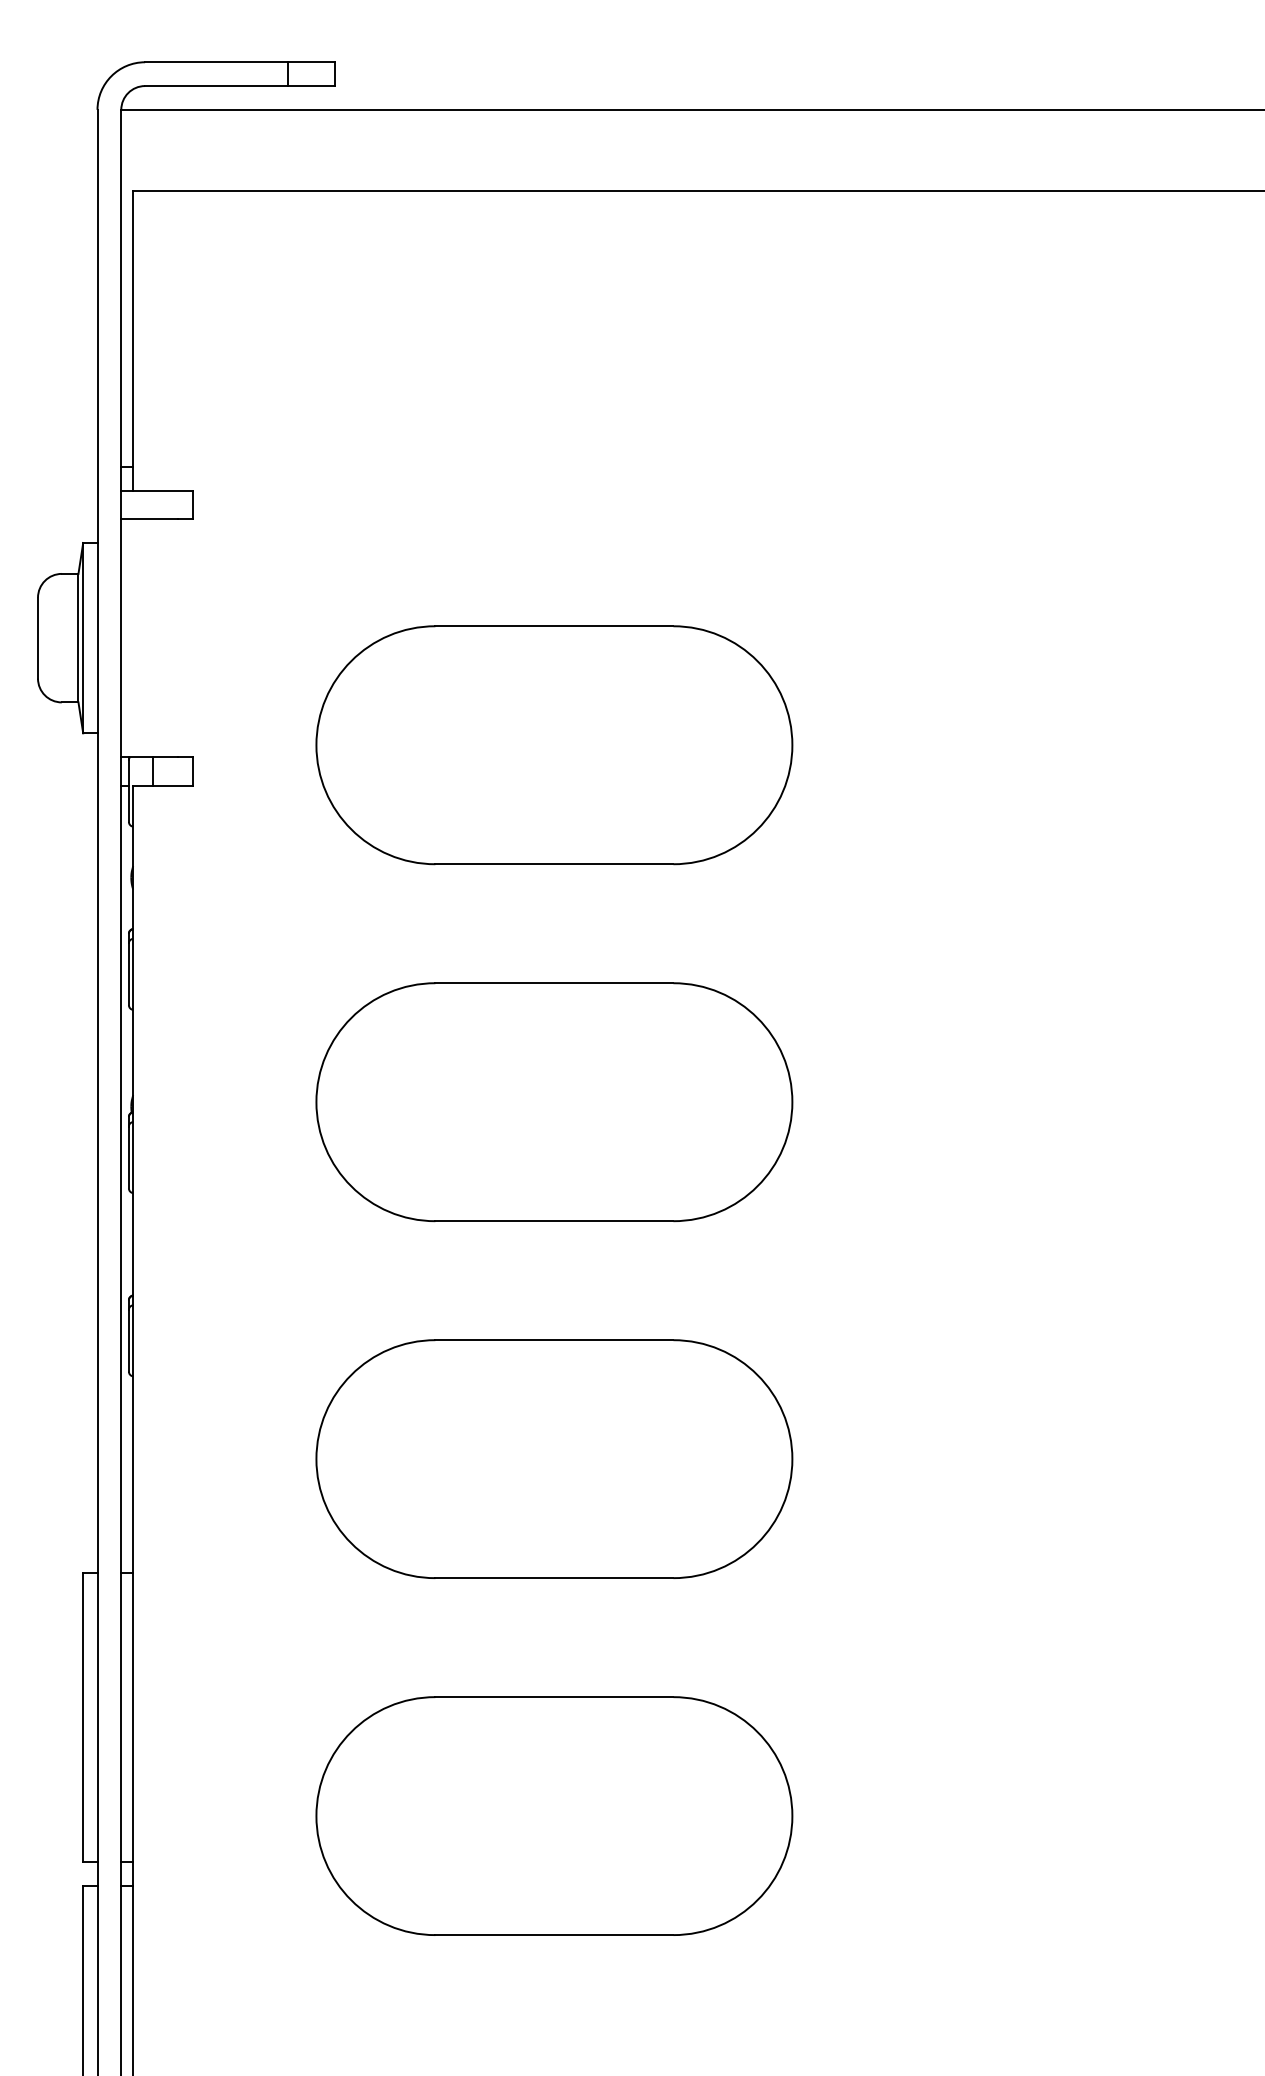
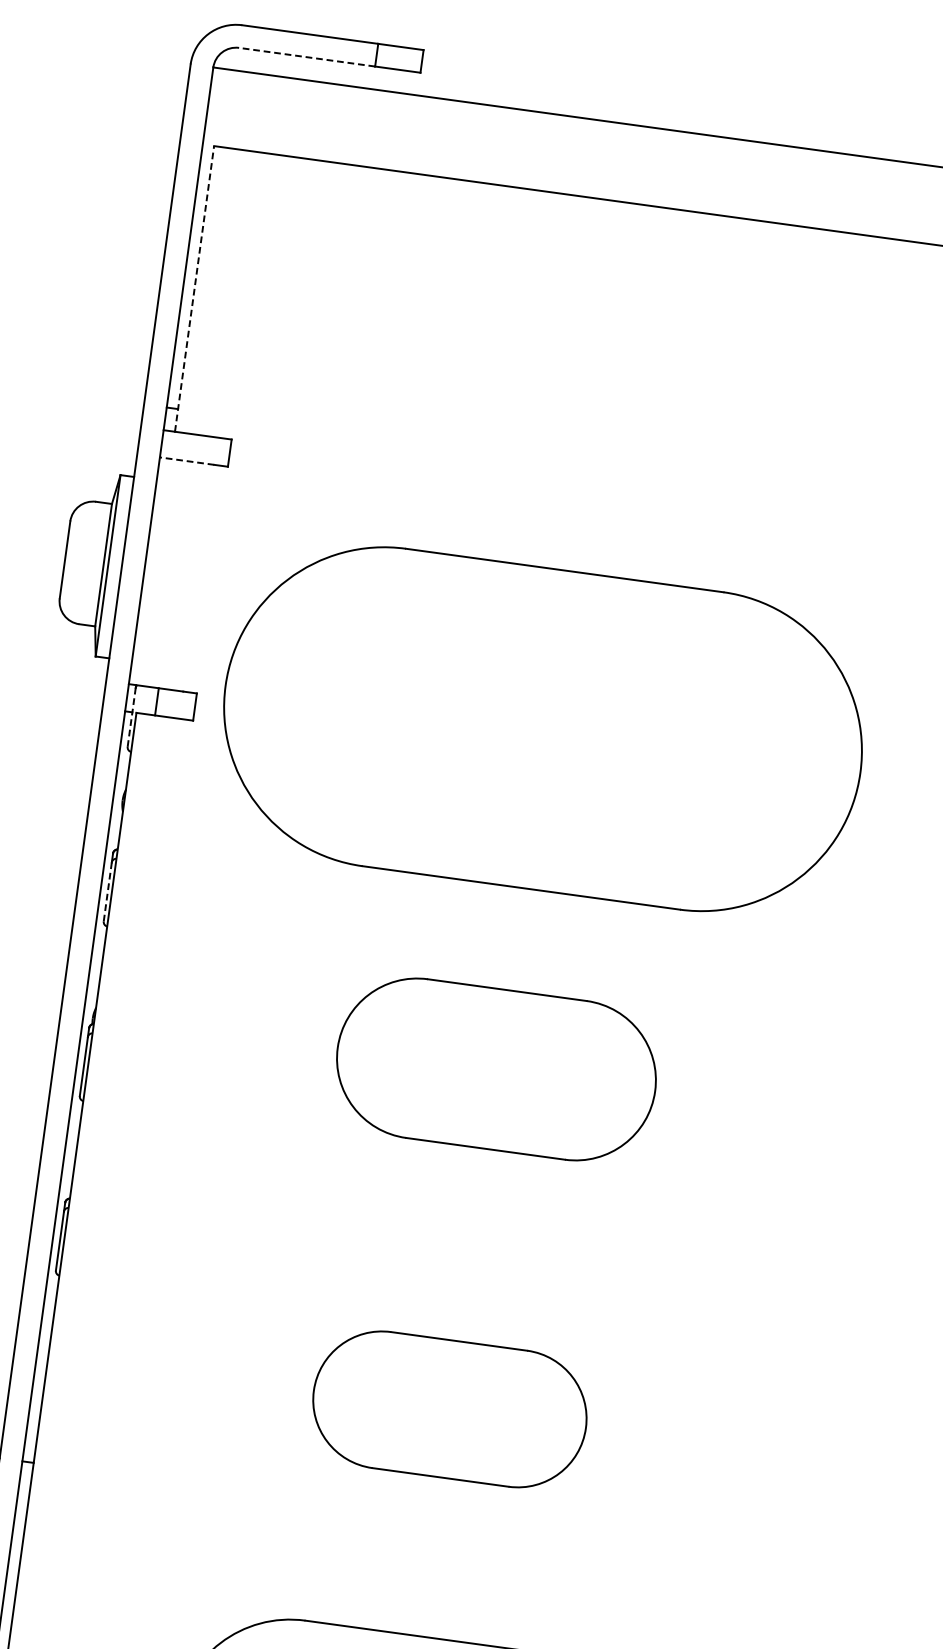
line: (215, 86) -> (306, 57), solid -> dashed
line: (133, 340) -> (194, 288), solid -> dashed
line: (149, 519) -> (186, 461), solid -> dashed
part: (554, 745) -> (543, 729), size x1.4
line: (128, 791) -> (131, 717), solid -> dashed
line: (128, 974) -> (107, 892), solid -> dashed
part: (554, 1102) -> (496, 1069), size x0.7
part: (554, 1458) -> (450, 1408), size x0.6

